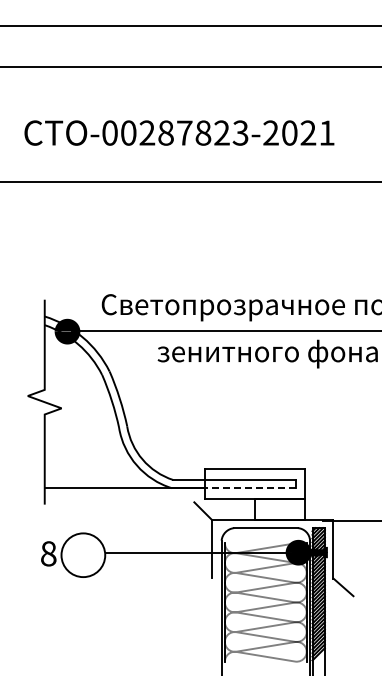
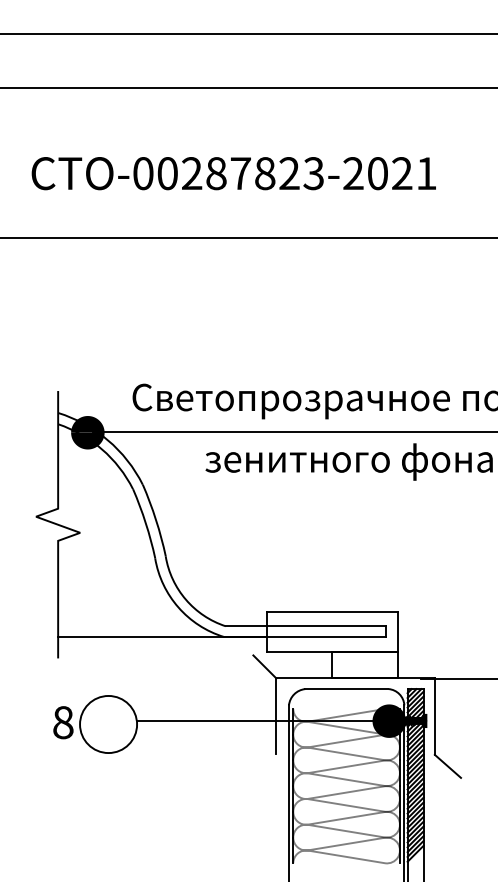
line: (250, 488) -> (326, 637), dashed -> solid

